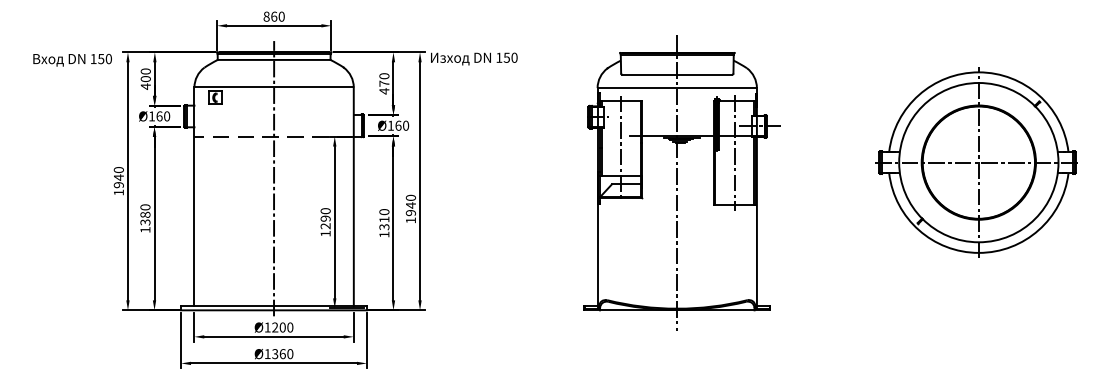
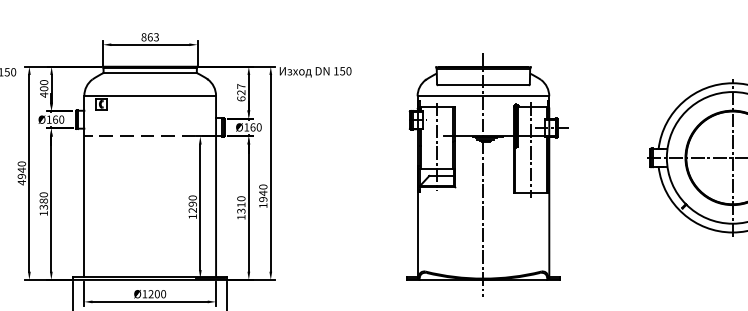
text: (281, 16) -> (156, 37), 860 -> 863
text: (384, 83) -> (241, 92), 470 -> 627
line: (274, 178) -> (150, 170), removed
text: (118, 192) -> (21, 182), 1940 -> 4940

